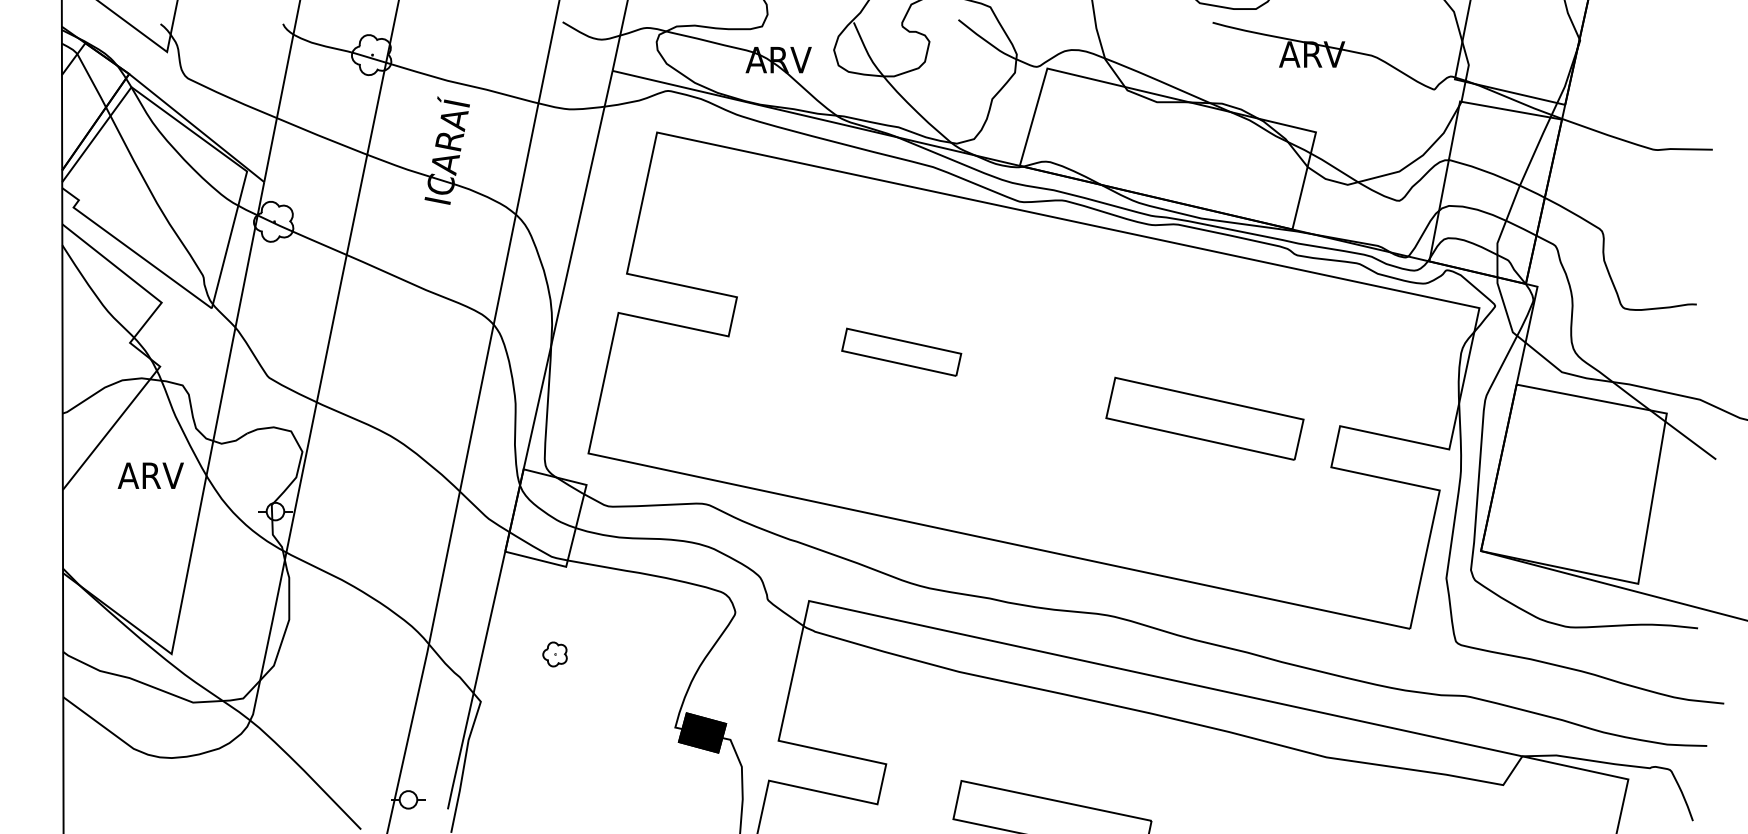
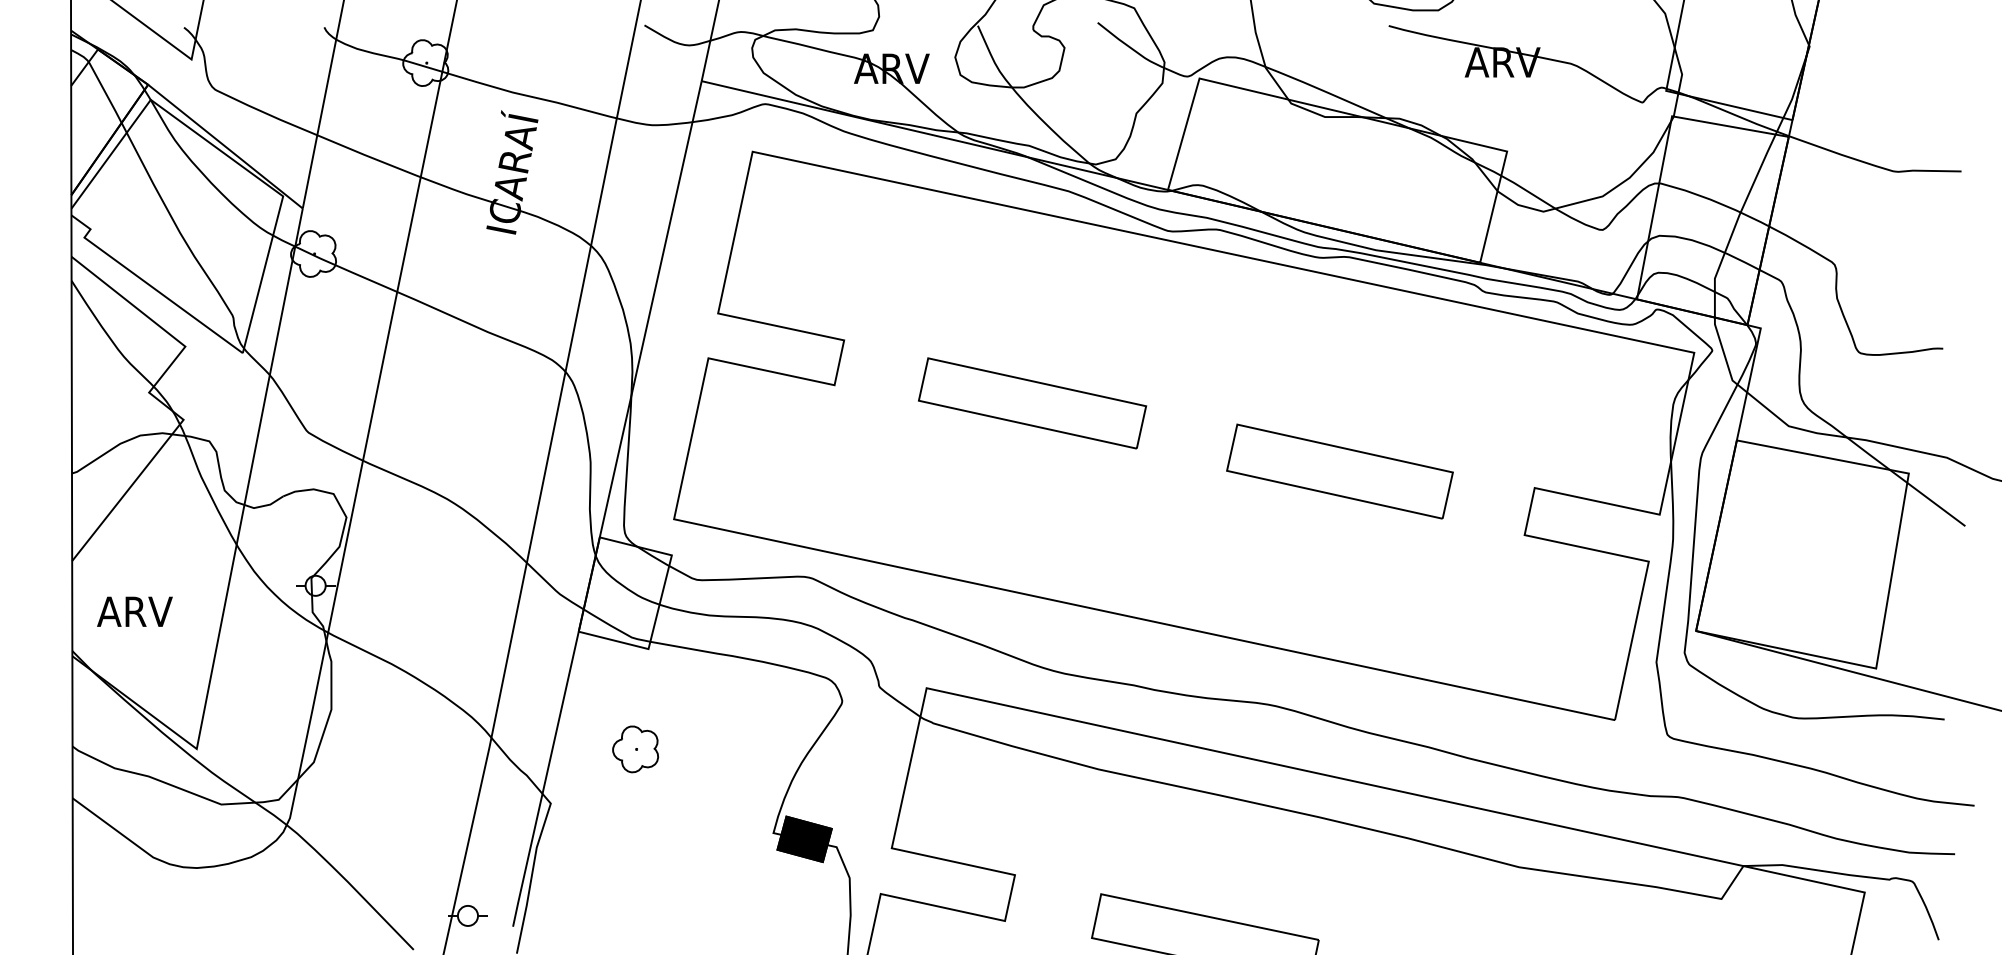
part: (901, 352) -> (1032, 403), size x1.67
part: (1204, 418) -> (1339, 471), moved
text: (150, 475) -> (134, 611), moved
part: (554, 654) -> (635, 749), size x1.67

